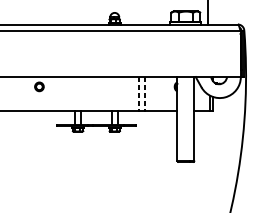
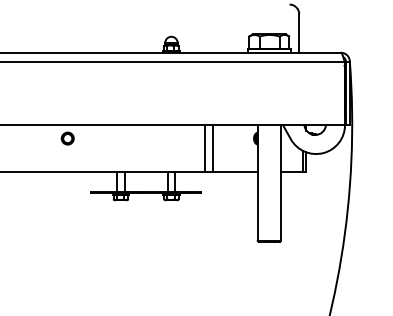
line: (139, 94) -> (205, 148), dashed -> solid
line: (145, 94) -> (213, 148), dashed -> solid

